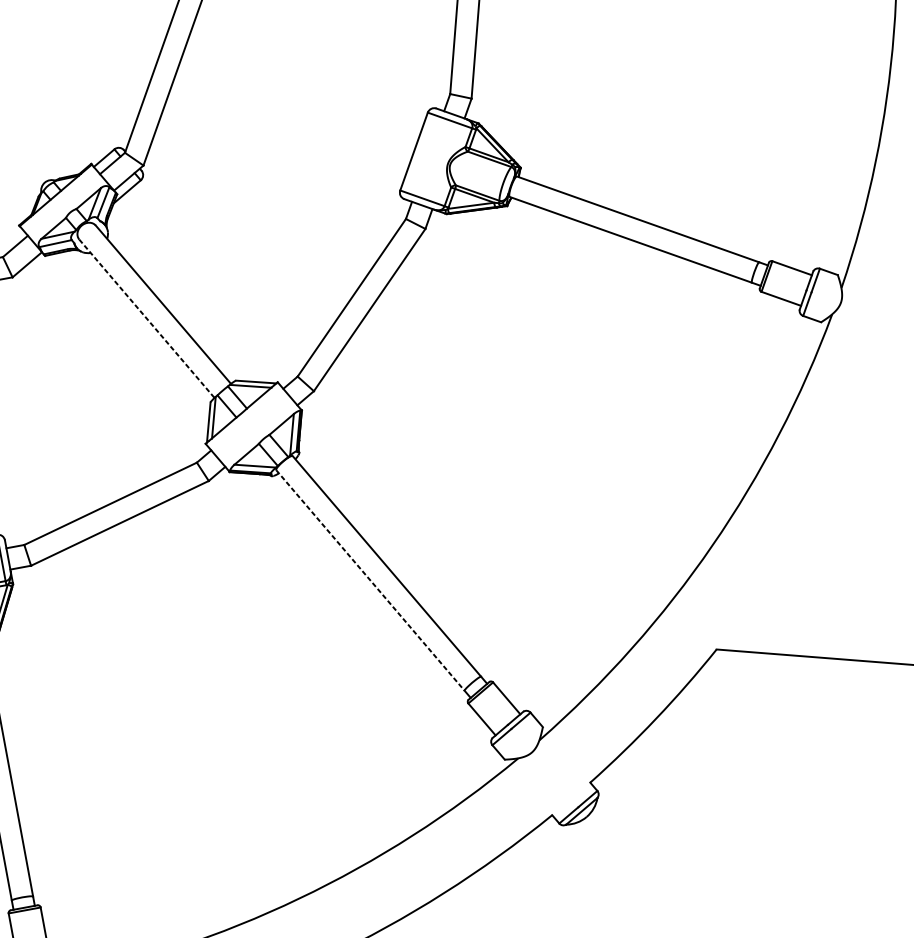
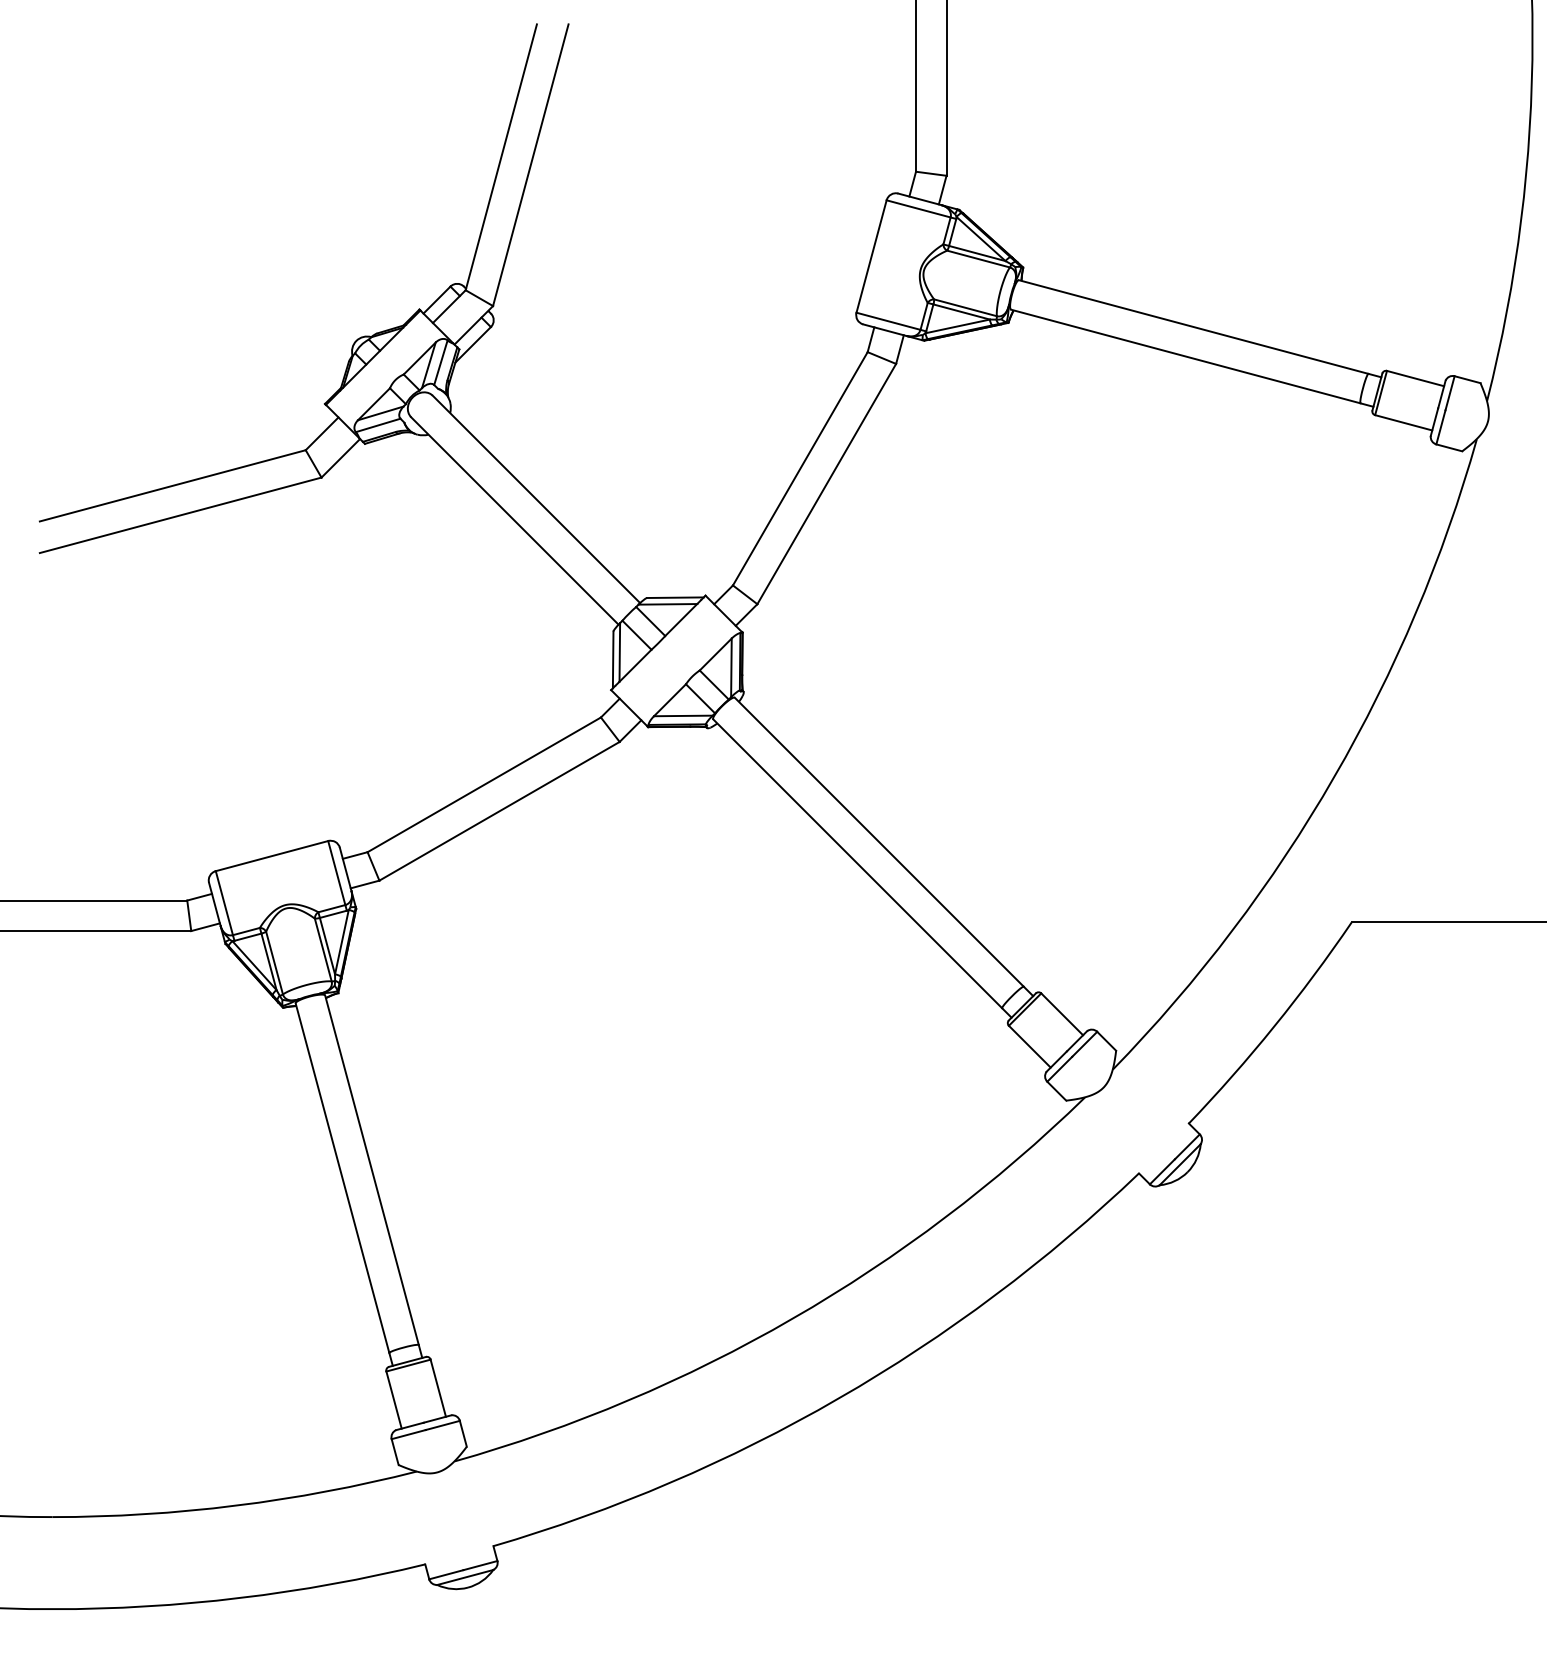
line: (146, 318) -> (514, 520), dashed -> solid
line: (370, 581) -> (858, 864), dashed -> solid

